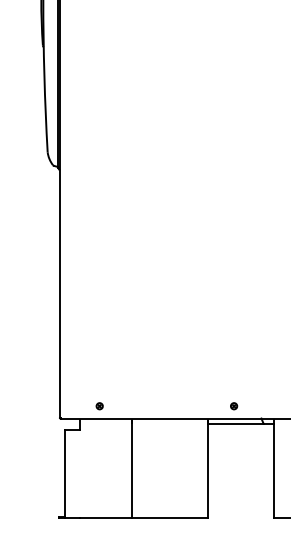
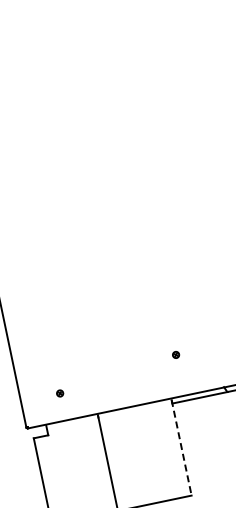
part: (99, 406) -> (59, 393), moved
part: (234, 406) -> (176, 355), moved
line: (207, 469) -> (181, 448), solid -> dashed

